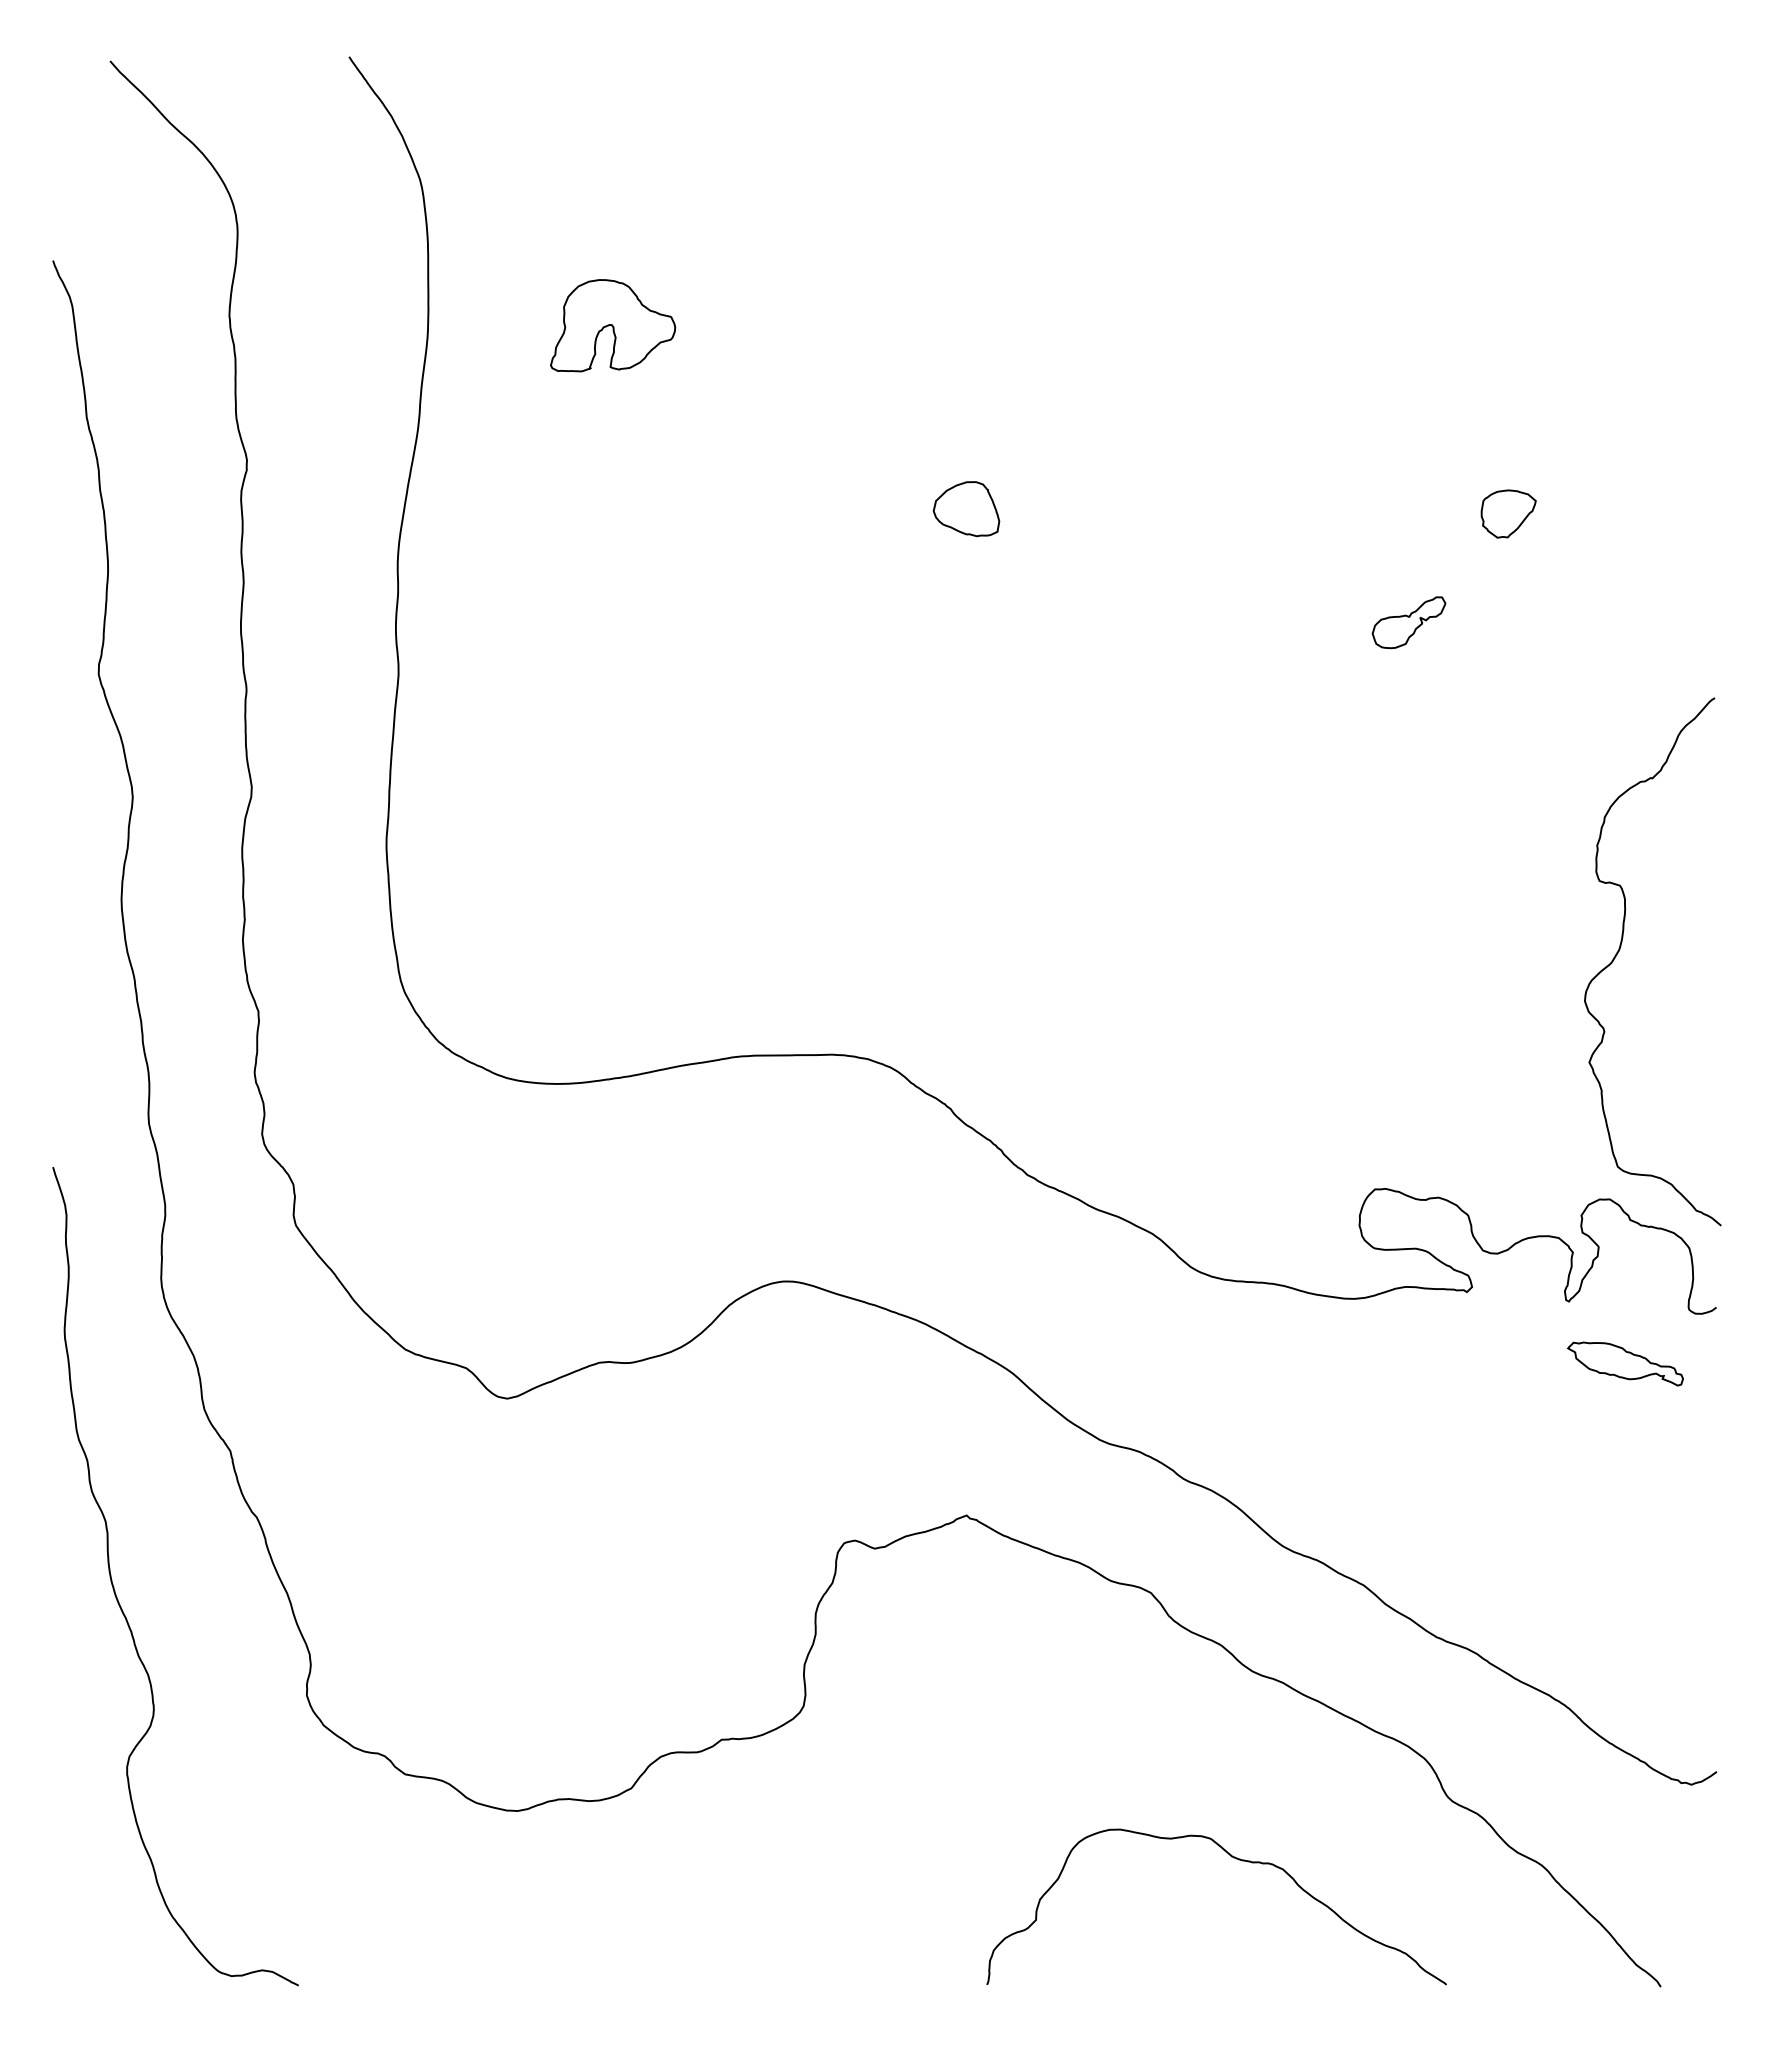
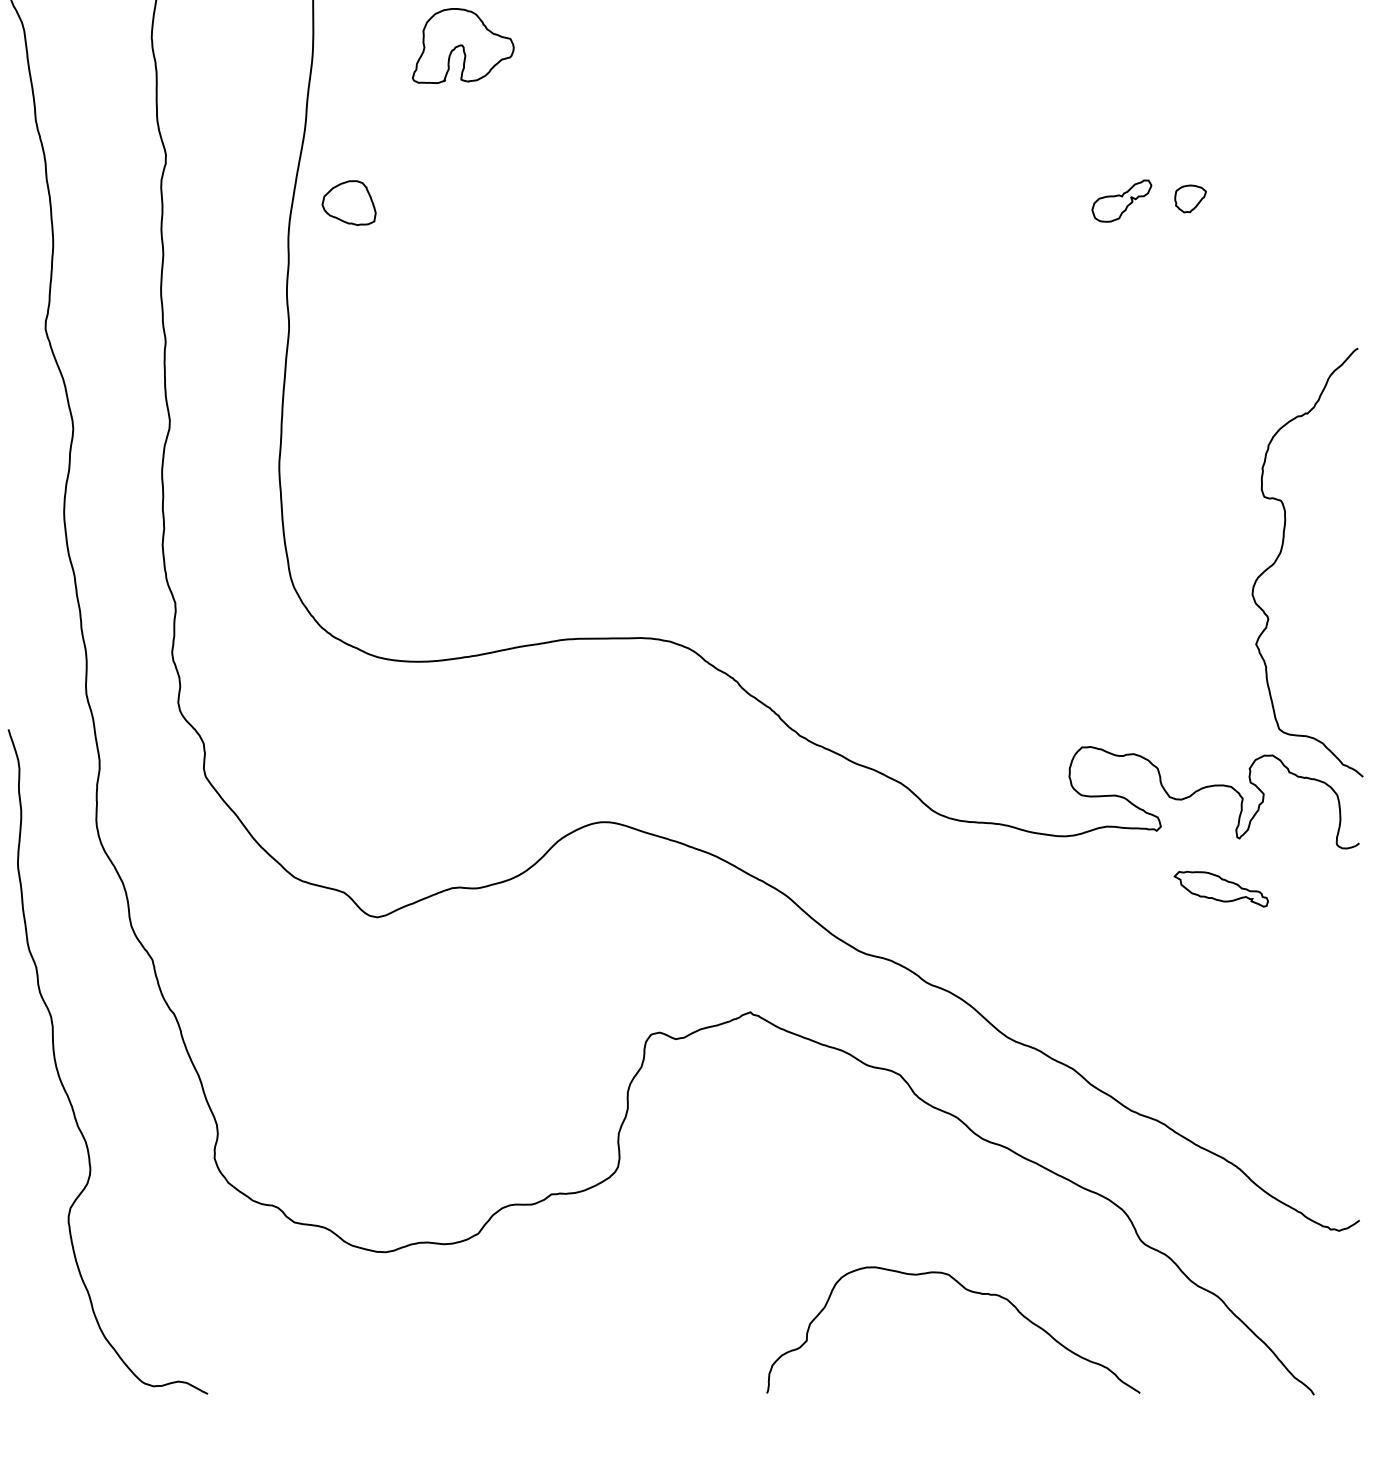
part: (966, 509) -> (349, 203), moved
part: (1508, 513) -> (1190, 198), size x0.7
part: (1408, 622) -> (1121, 200), moved
part: (1625, 1363) -> (1221, 888), moved

